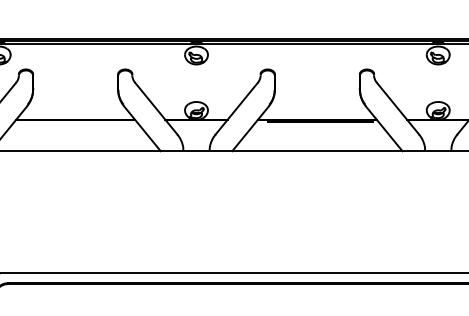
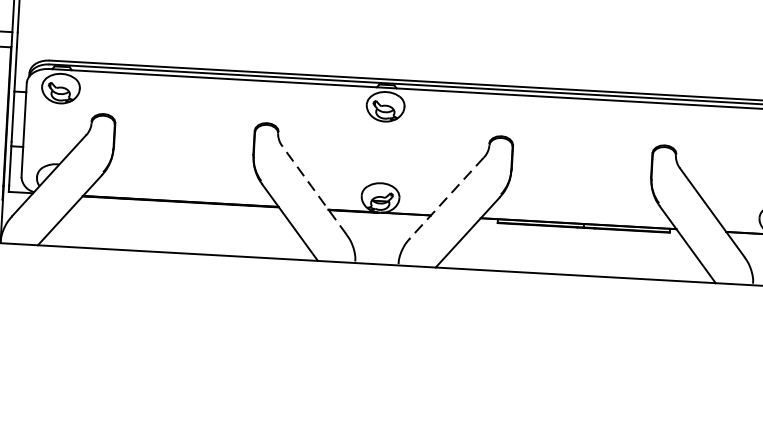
line: (155, 108) -> (313, 190), solid -> dashed
line: (236, 109) -> (446, 199), solid -> dashed

